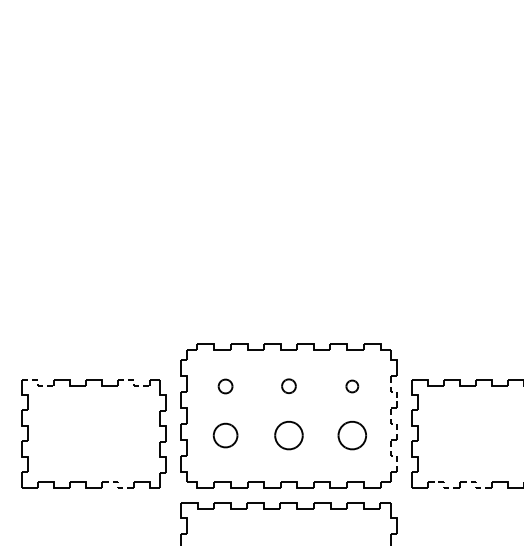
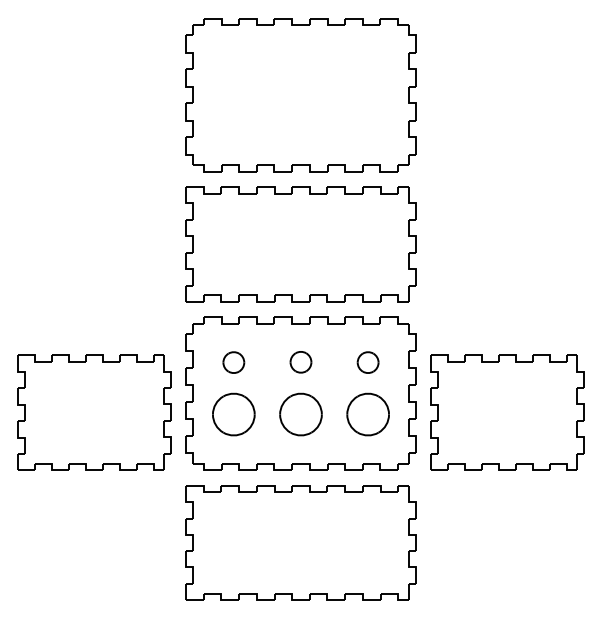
part: (288, 134) -> (300, 95), added
part: (288, 275) -> (300, 244), added
line: (38, 382) -> (35, 358), dashed -> solid
line: (134, 382) -> (137, 358), dashed -> solid
part: (225, 386) -> (233, 362), size x1.43
part: (288, 386) -> (300, 362), size x1.43
part: (351, 386) -> (367, 362), size x1.67
line: (394, 392) -> (412, 368), dashed -> solid
line: (394, 424) -> (412, 402), dashed -> solid
part: (225, 435) -> (233, 414), size x1.67
part: (288, 435) -> (300, 414), size x1.43
part: (351, 435) -> (367, 414), size x1.43
line: (394, 456) -> (412, 436), dashed -> solid
line: (117, 485) -> (119, 467), dashed -> solid
line: (443, 485) -> (464, 467), dashed -> solid
line: (475, 485) -> (498, 467), dashed -> solid

